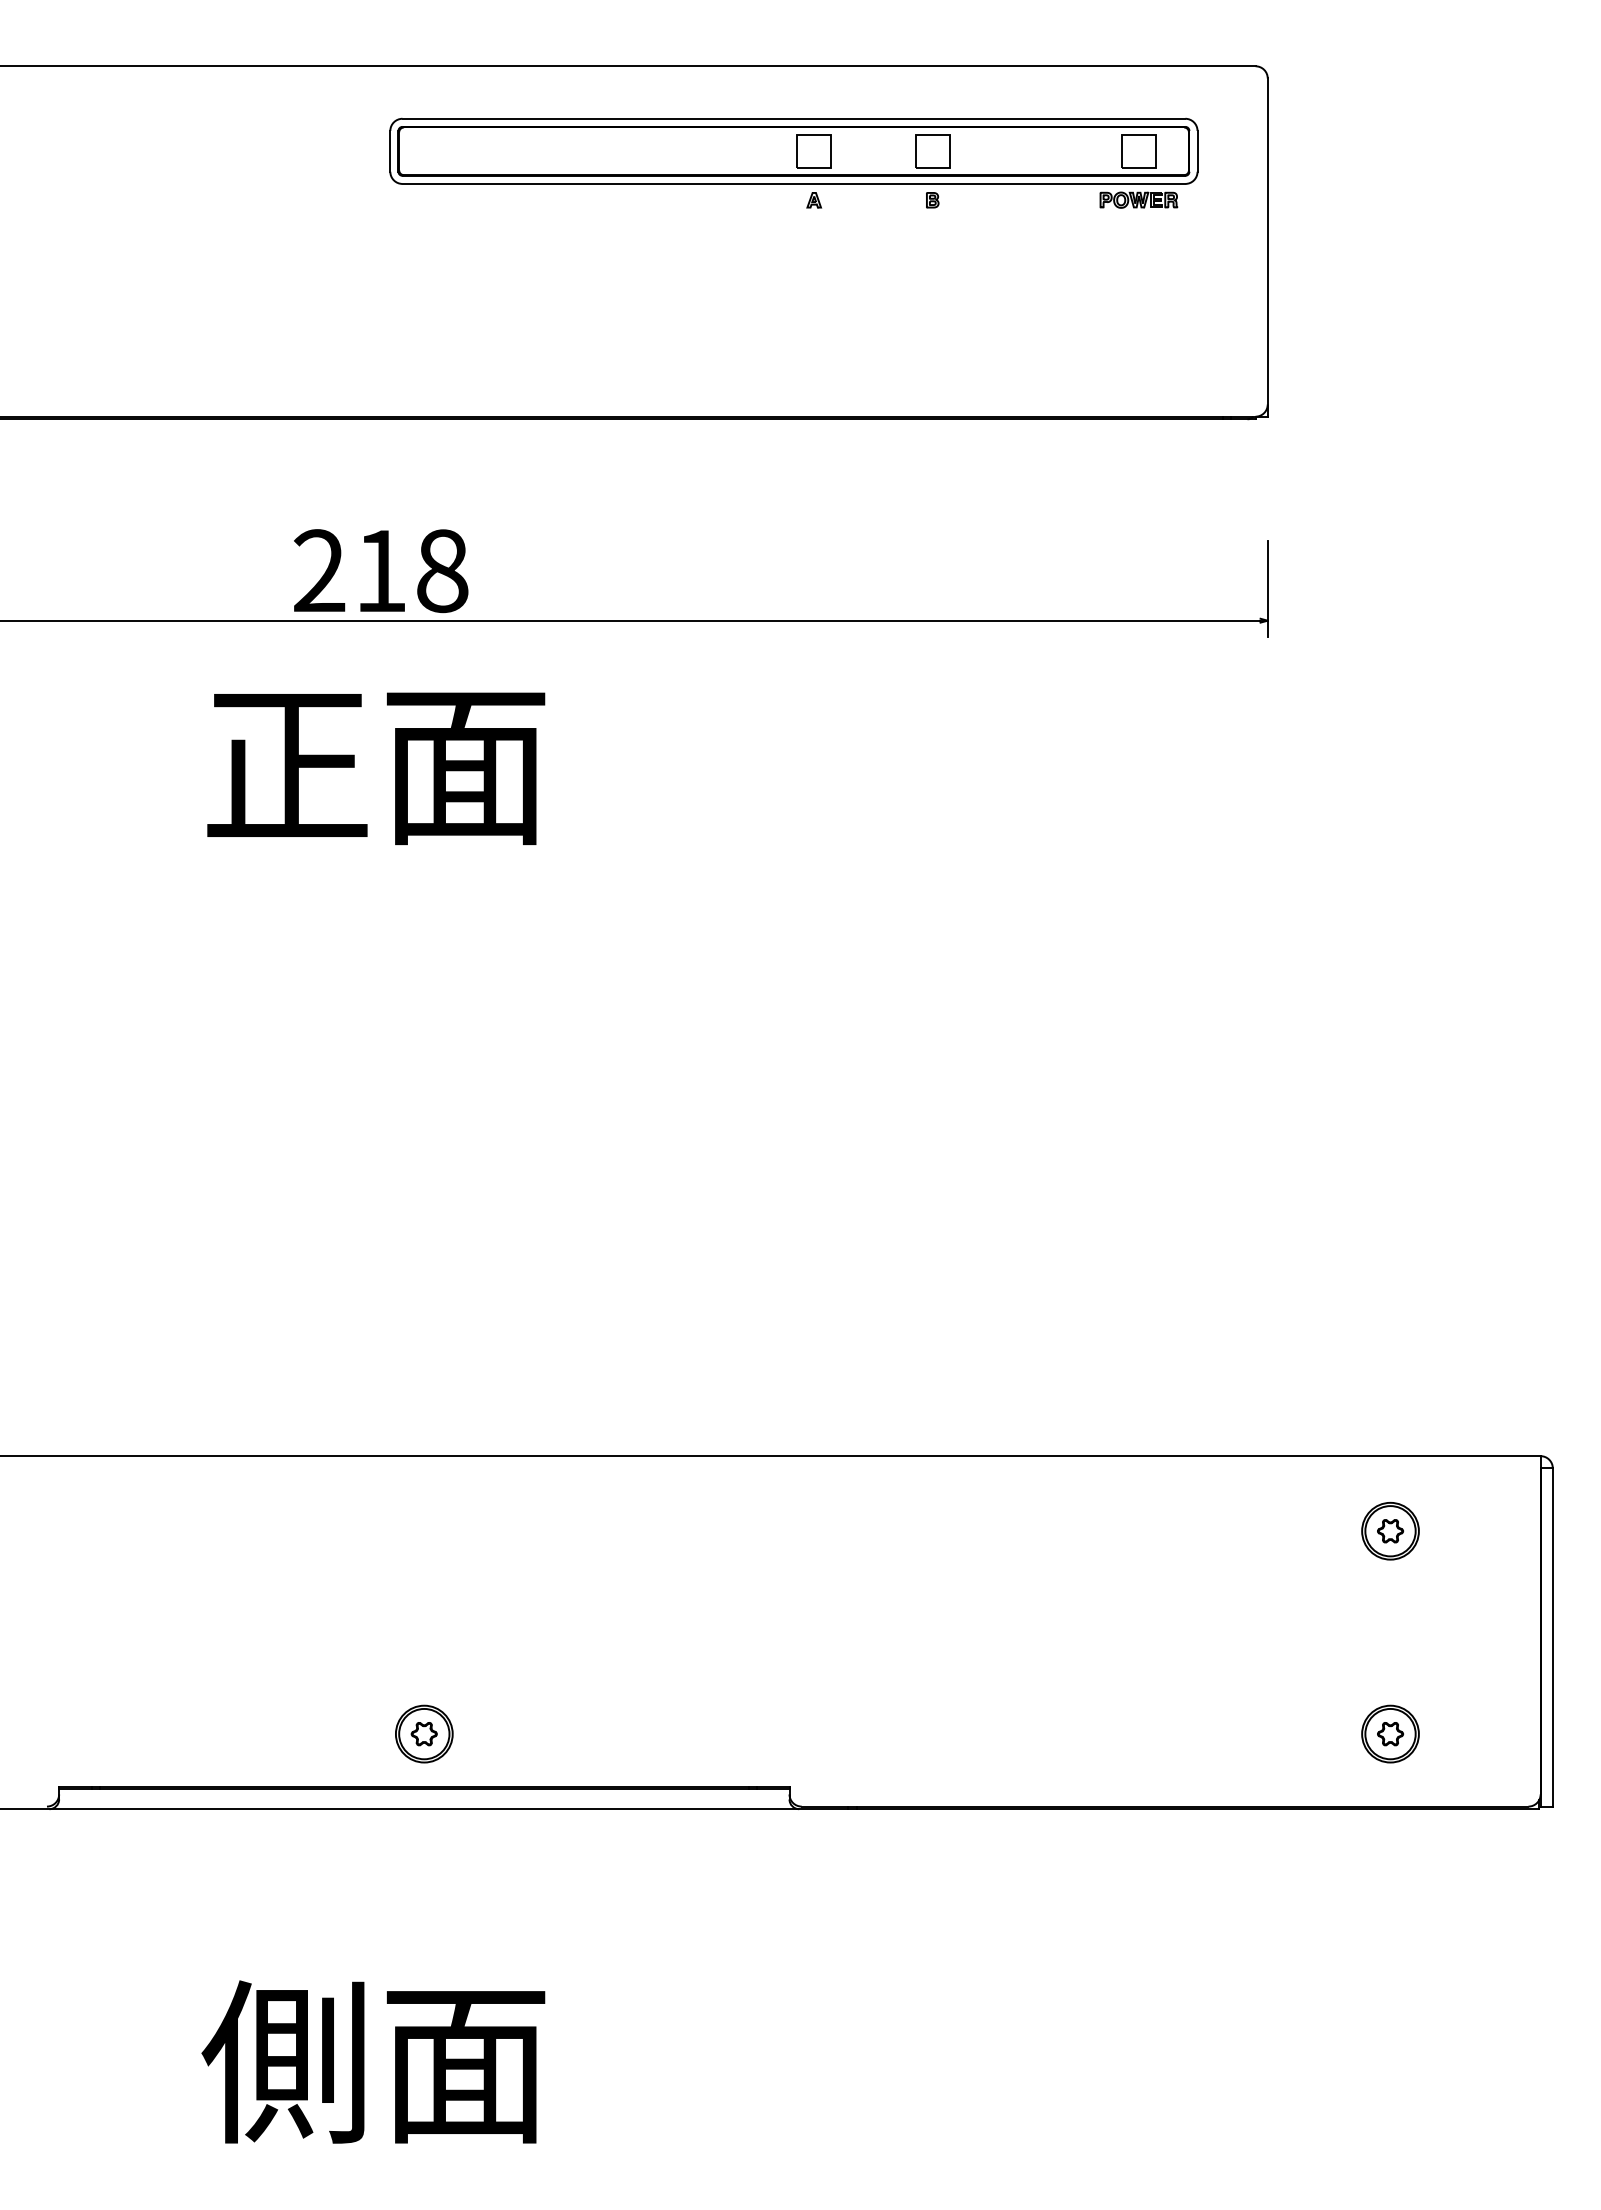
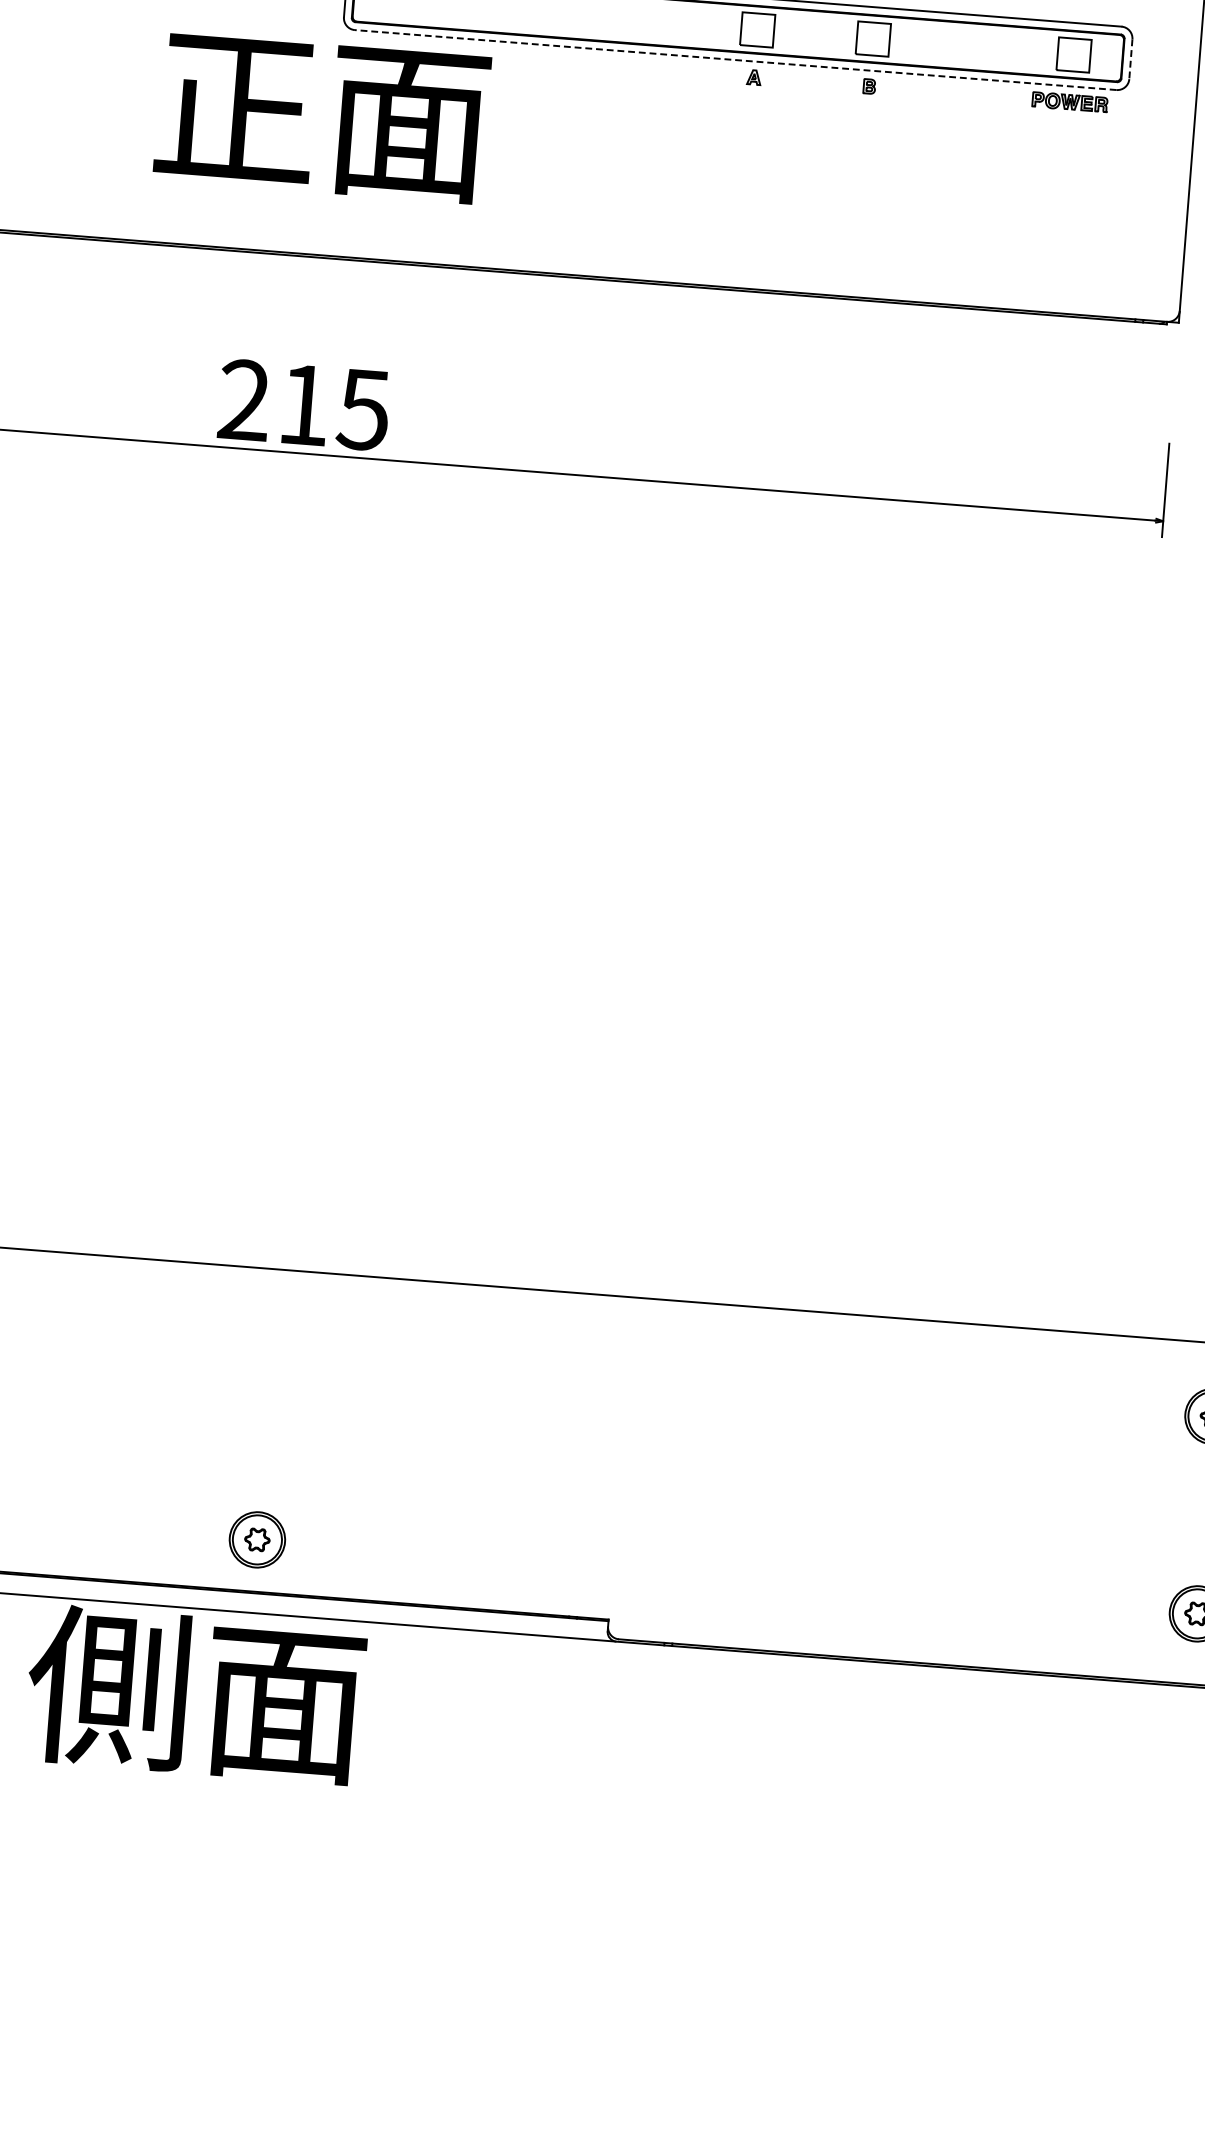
line: (1197, 151) -> (1130, 59), solid -> dashed
line: (793, 183) -> (735, 59), solid -> dashed
text: (441, 571) -> (363, 410), 218 -> 215
text: (376, 768) -> (322, 118), moved
text: (373, 2061) -> (195, 1694), moved

